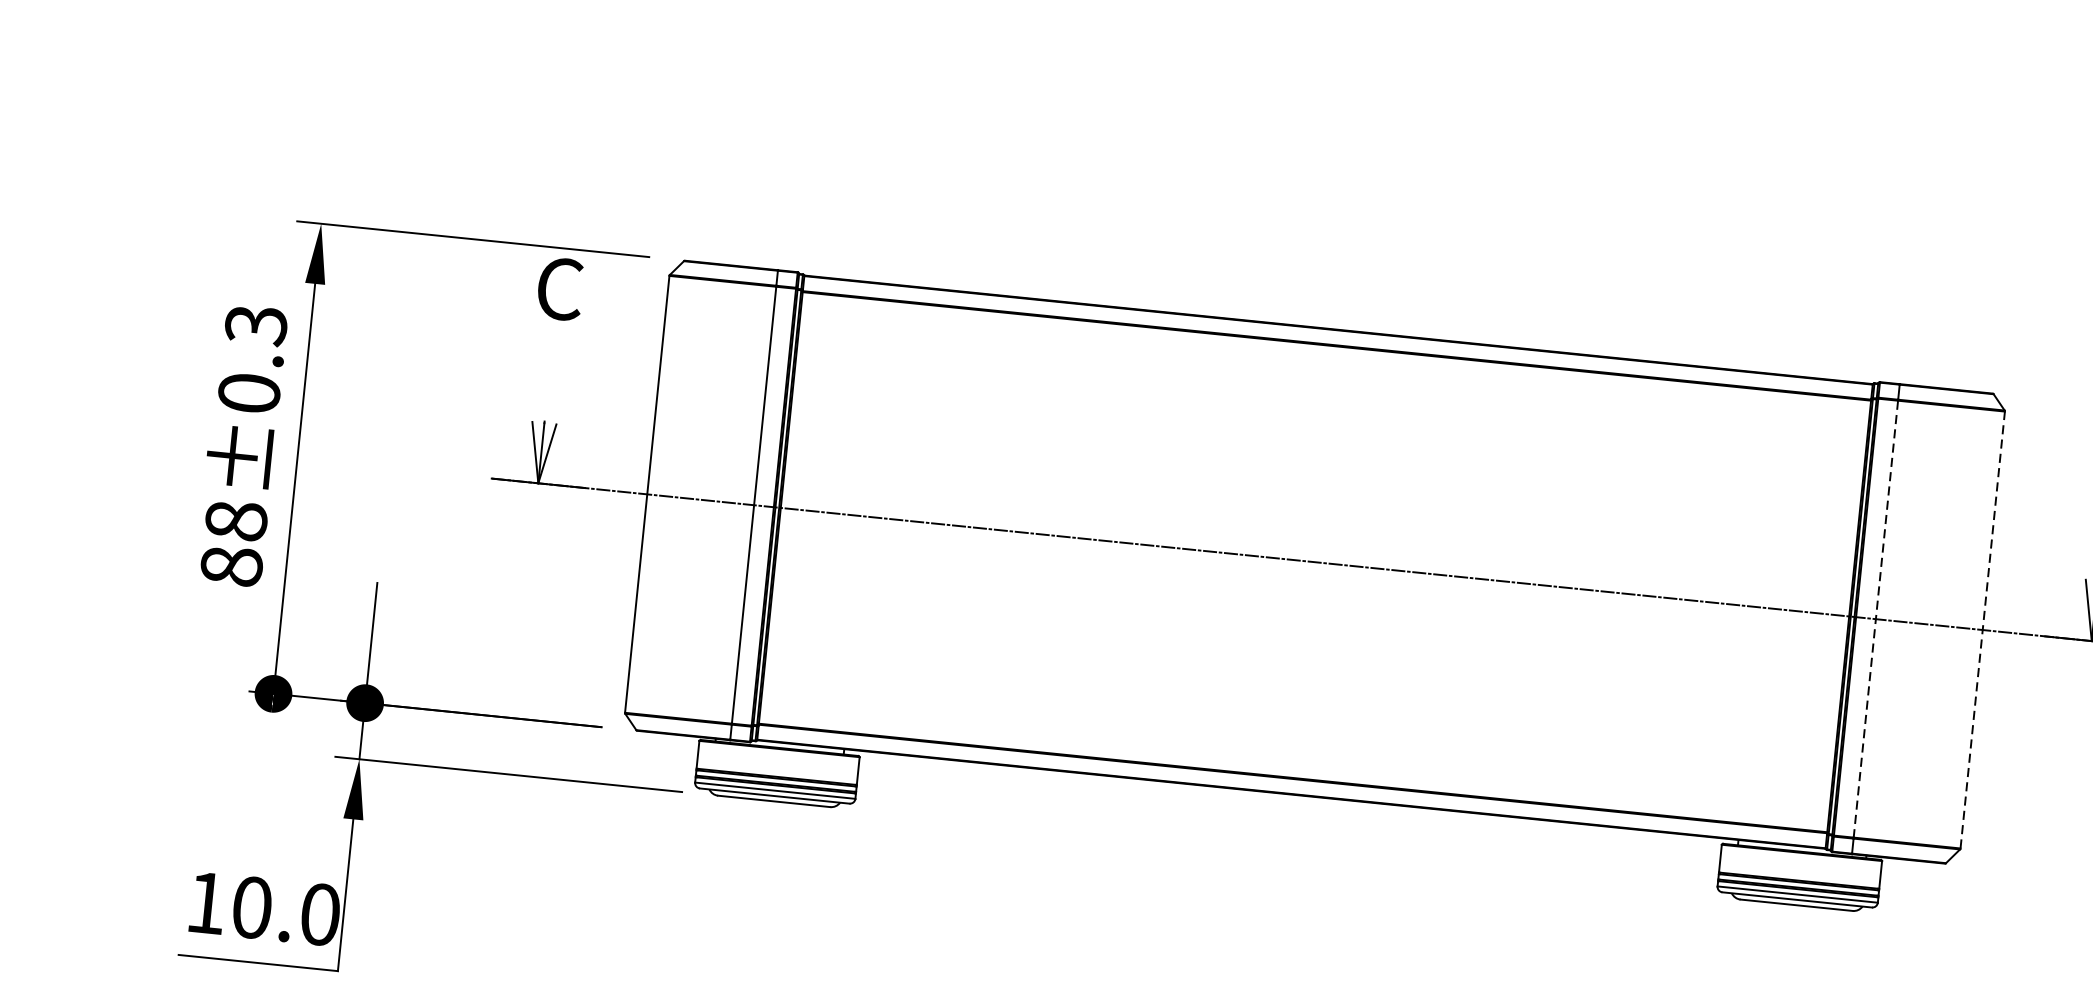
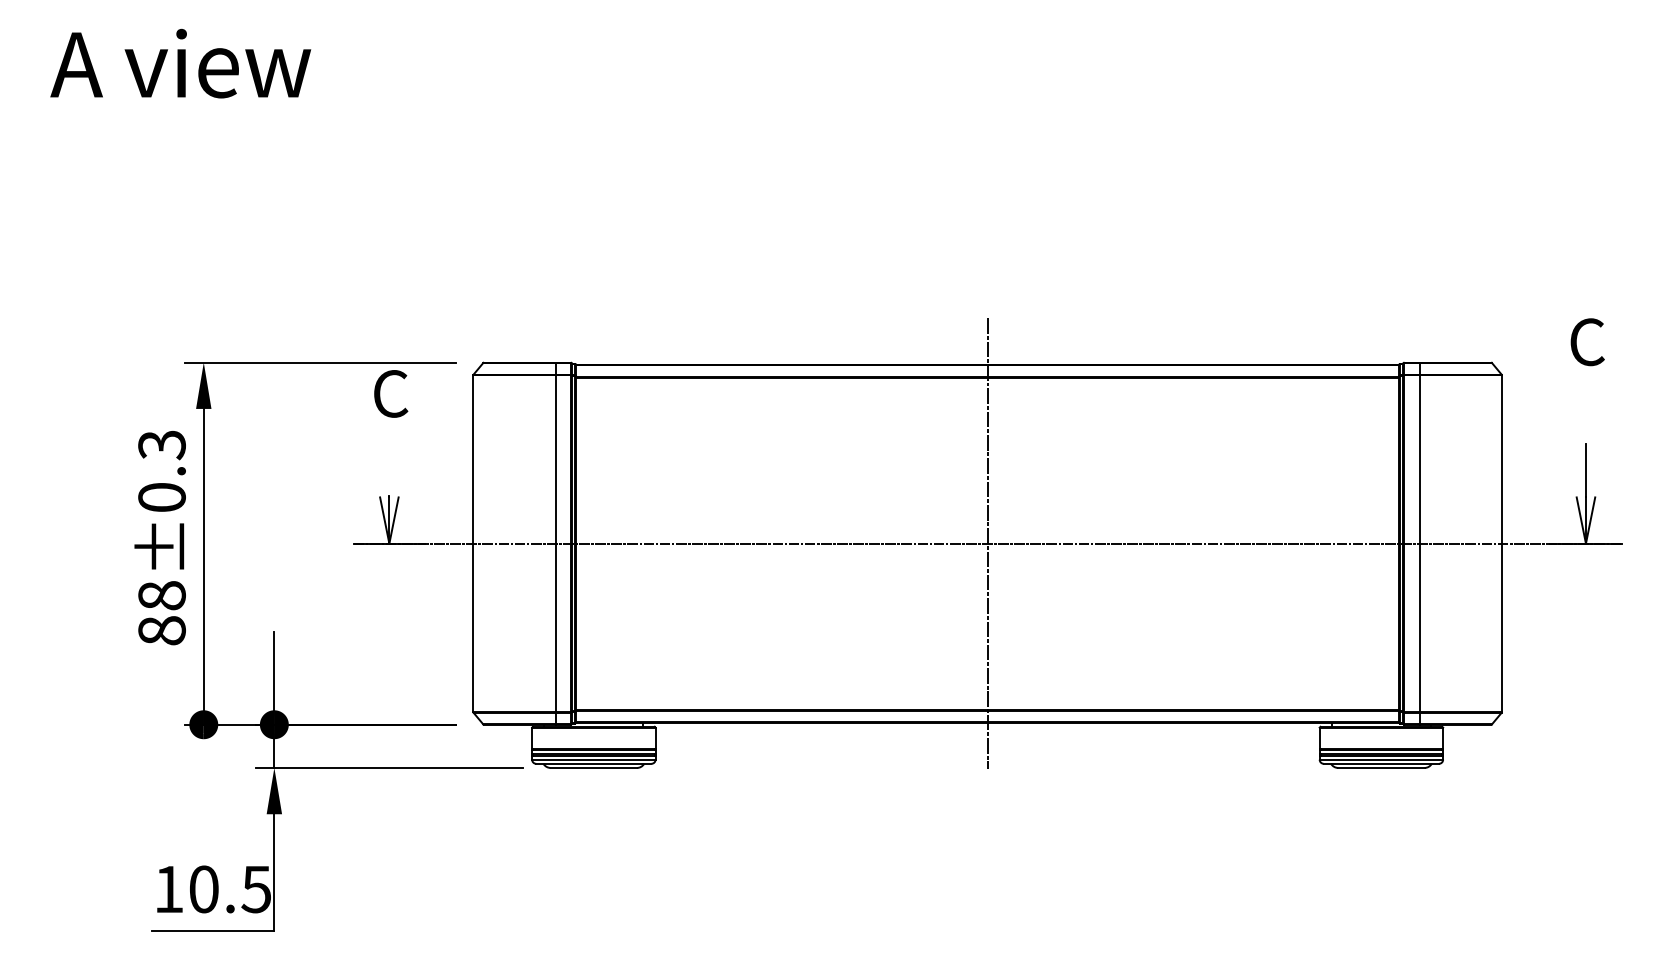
line: (1314, 561) -> (987, 543), added
line: (1875, 620) -> (1419, 544), dashed -> solid
line: (1982, 629) -> (1501, 543), dashed -> solid
text: (320, 914) -> (256, 889), 10.0 -> 10.5

